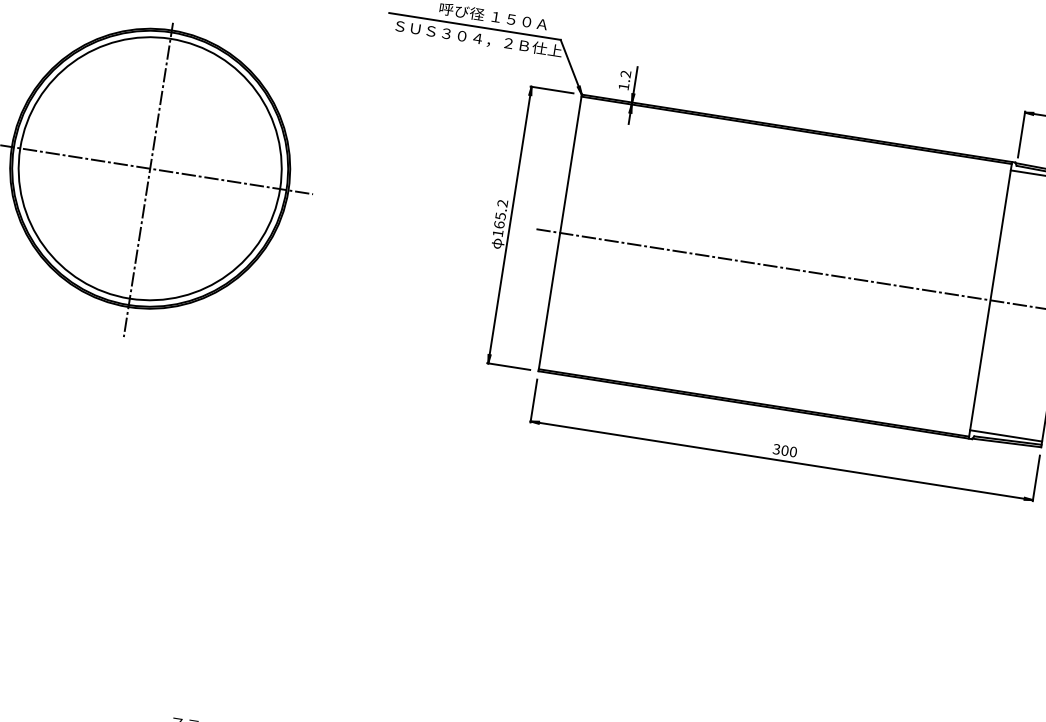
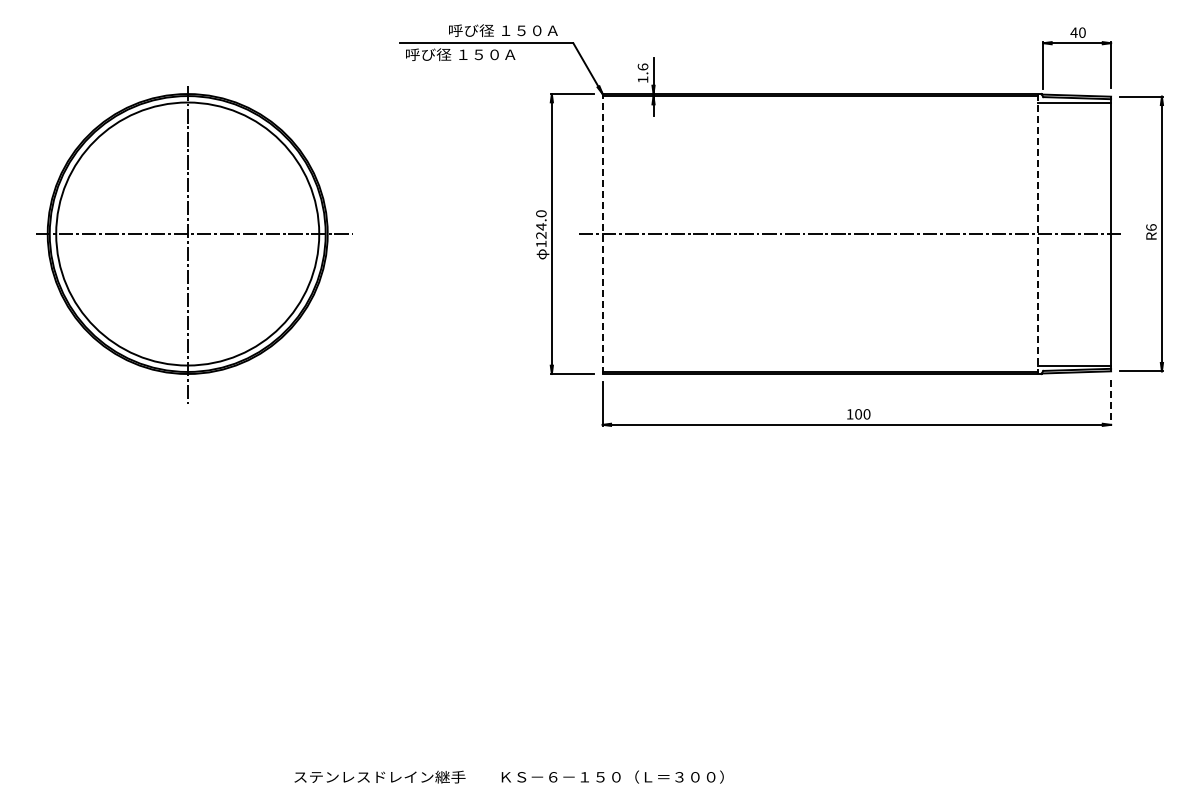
text: (478, 38) -> (491, 54), ＳＵＳ３０４，２Ｂ仕上 -> 呼び径 １５０Ａ
text: (625, 73) -> (642, 66), 1.2 -> 1.6
text: (501, 214) -> (541, 224), 165.2 -> 124.0
line: (559, 233) -> (602, 234), solid -> dashed
line: (990, 300) -> (1038, 234), solid -> dashed
text: (776, 449) -> (849, 414), 300 -> 100
line: (1036, 479) -> (1111, 403), solid -> dashed

